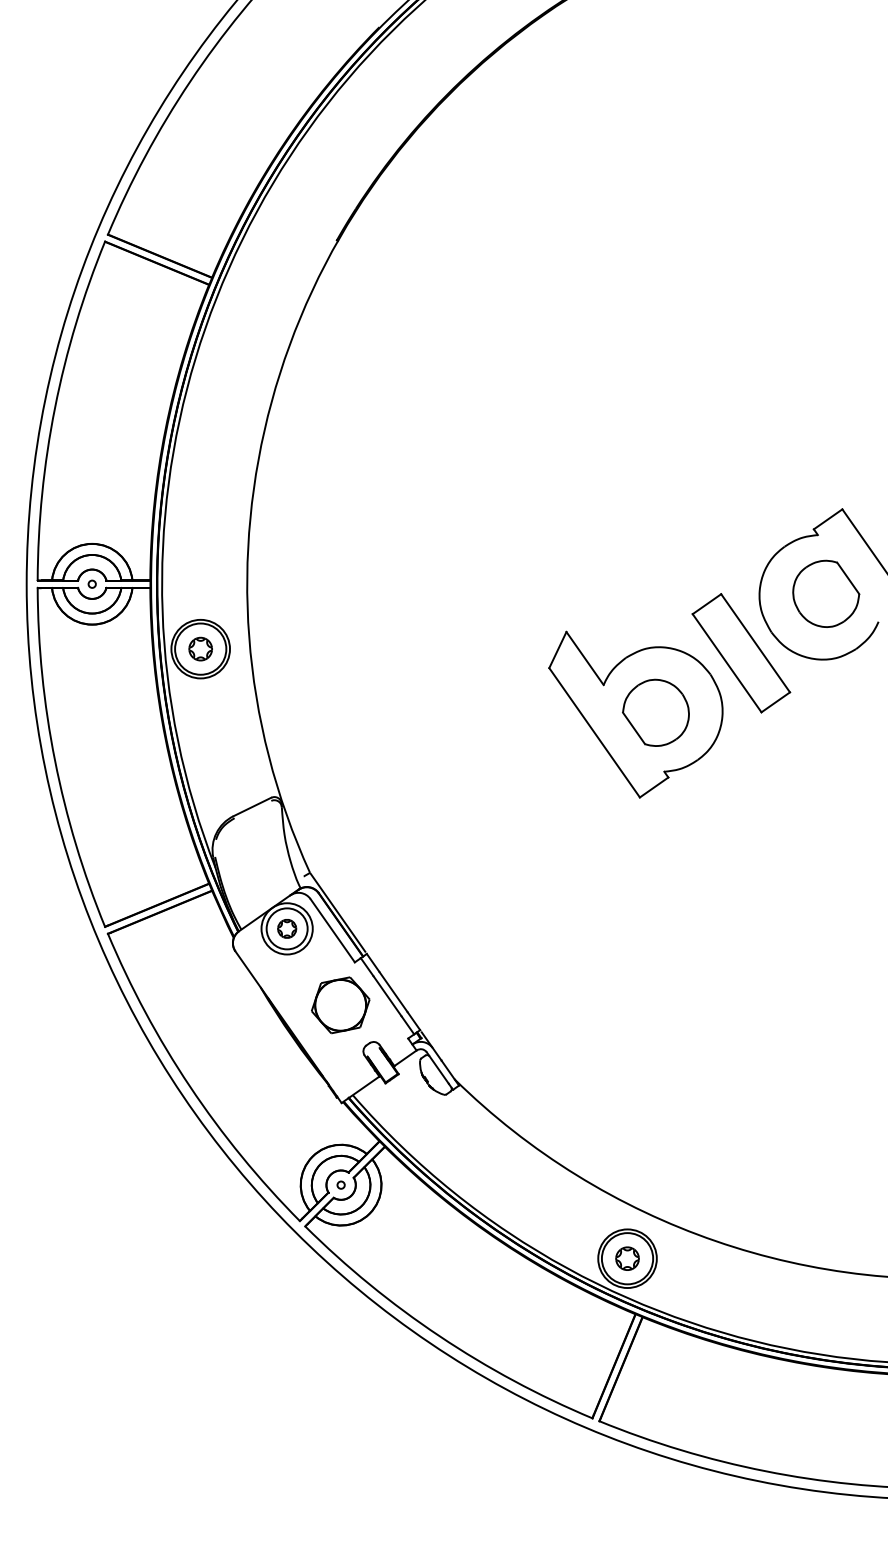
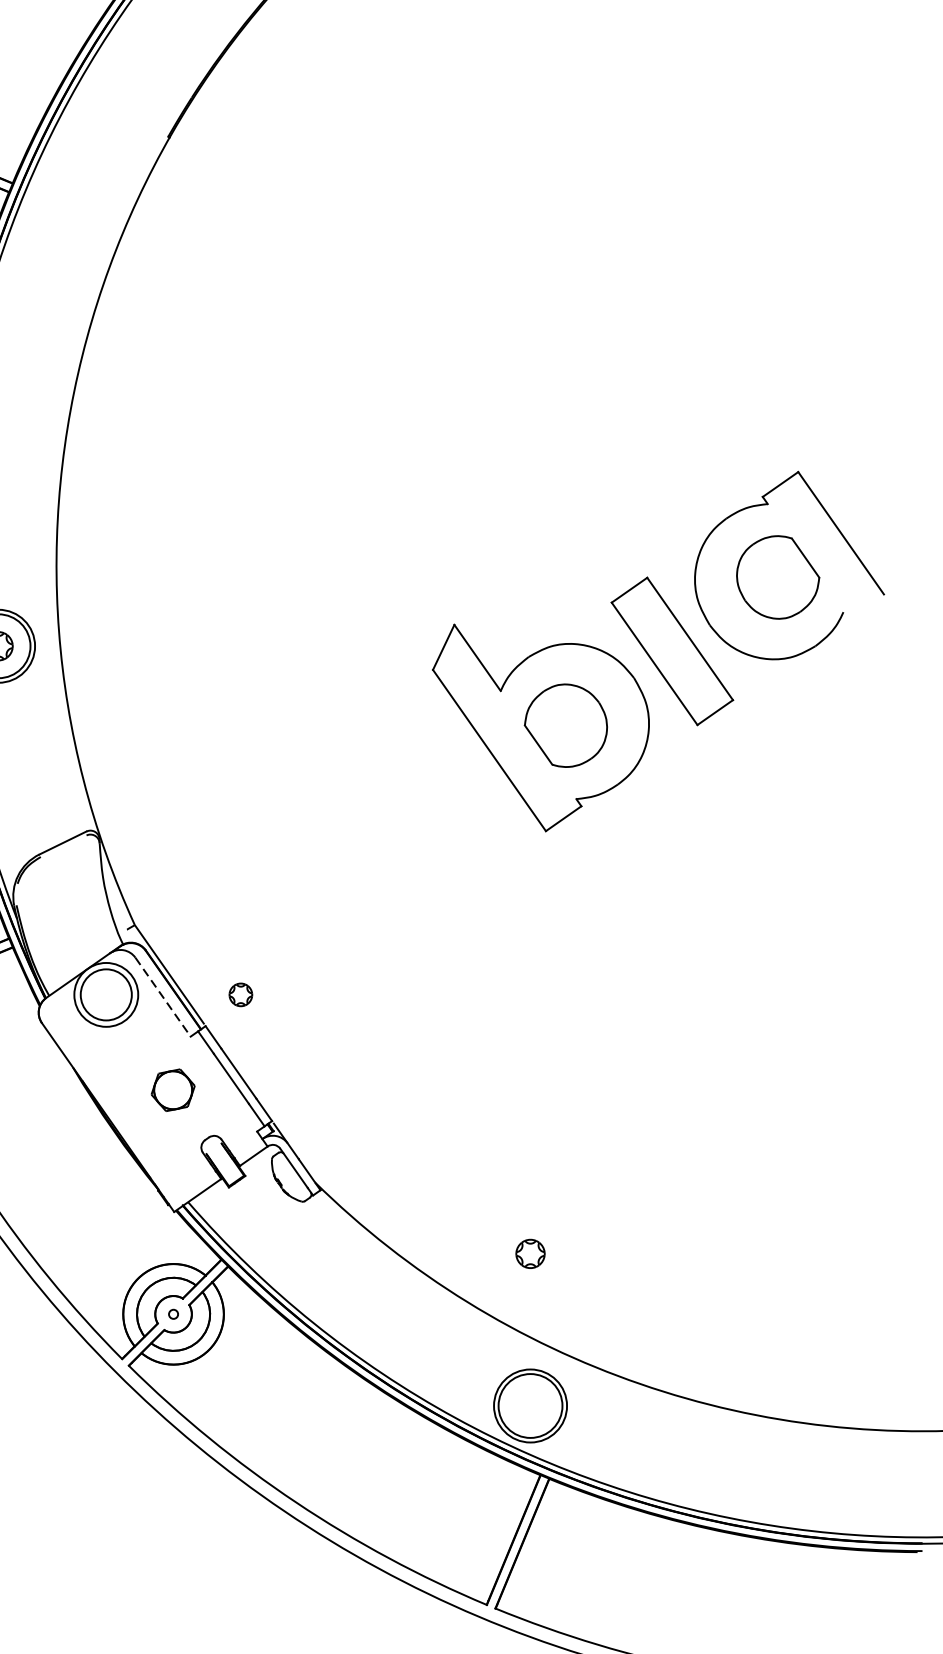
part: (287, 928) -> (241, 994), moved
line: (332, 930) -> (162, 996), solid -> dashed
part: (340, 1005) -> (172, 1090), size x0.6
part: (627, 1258) -> (530, 1253), moved

